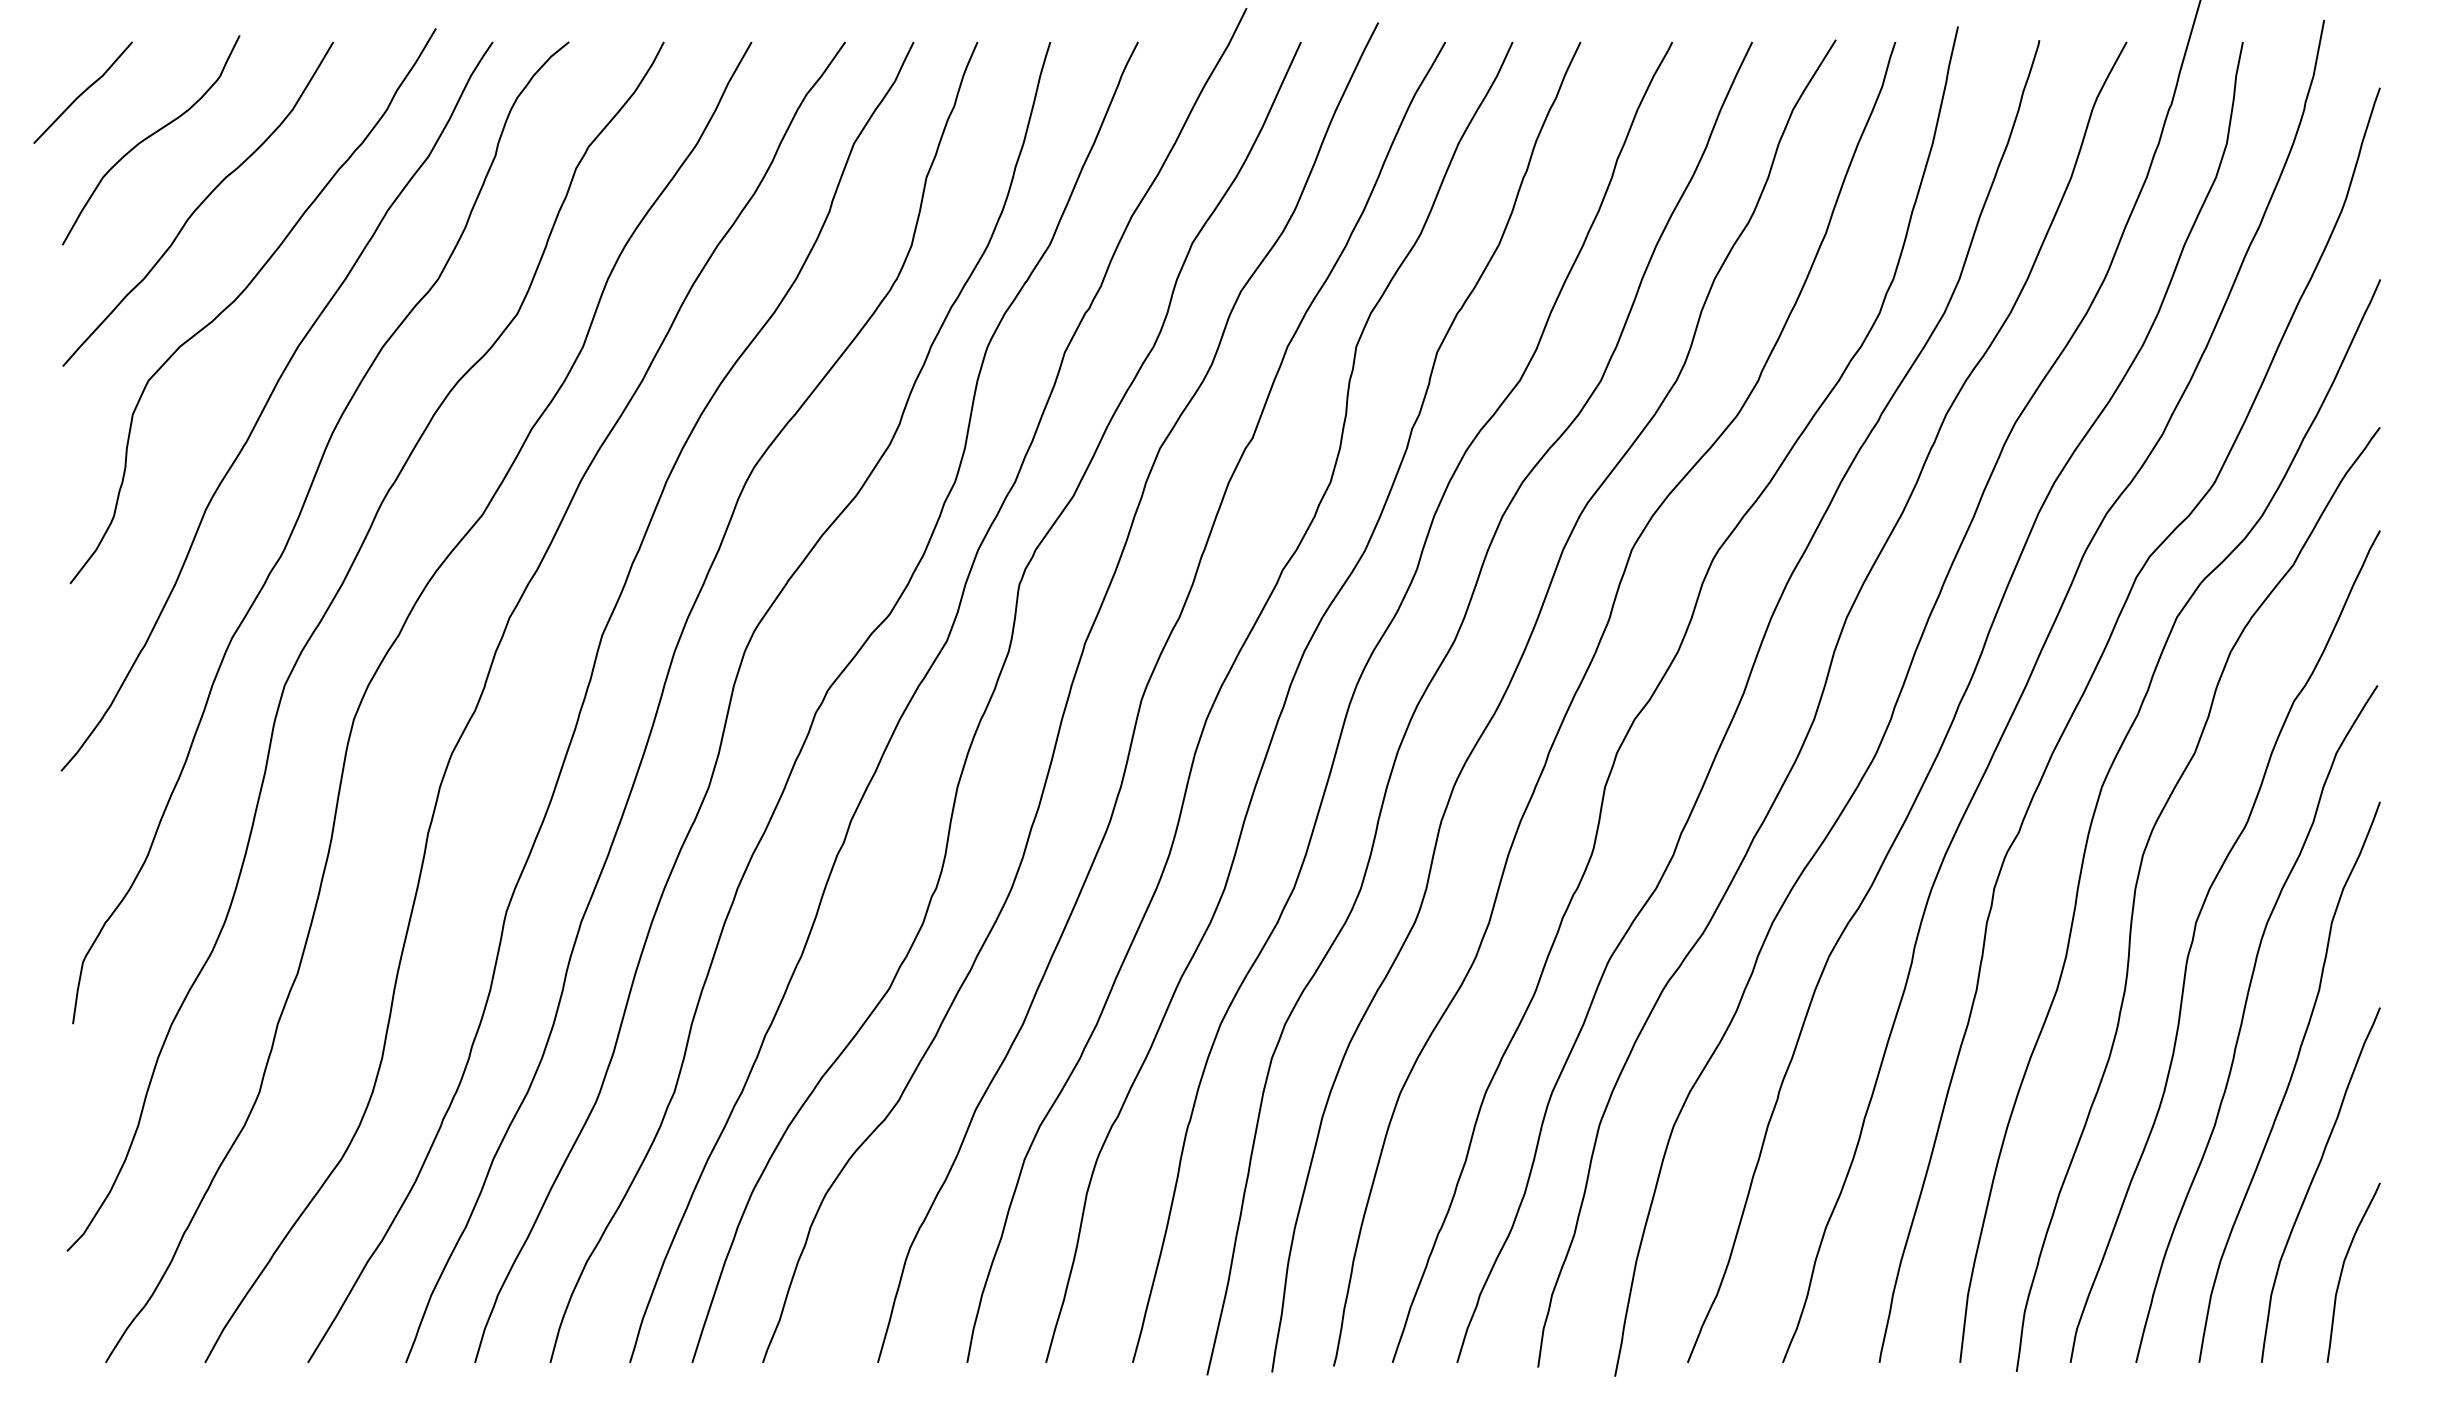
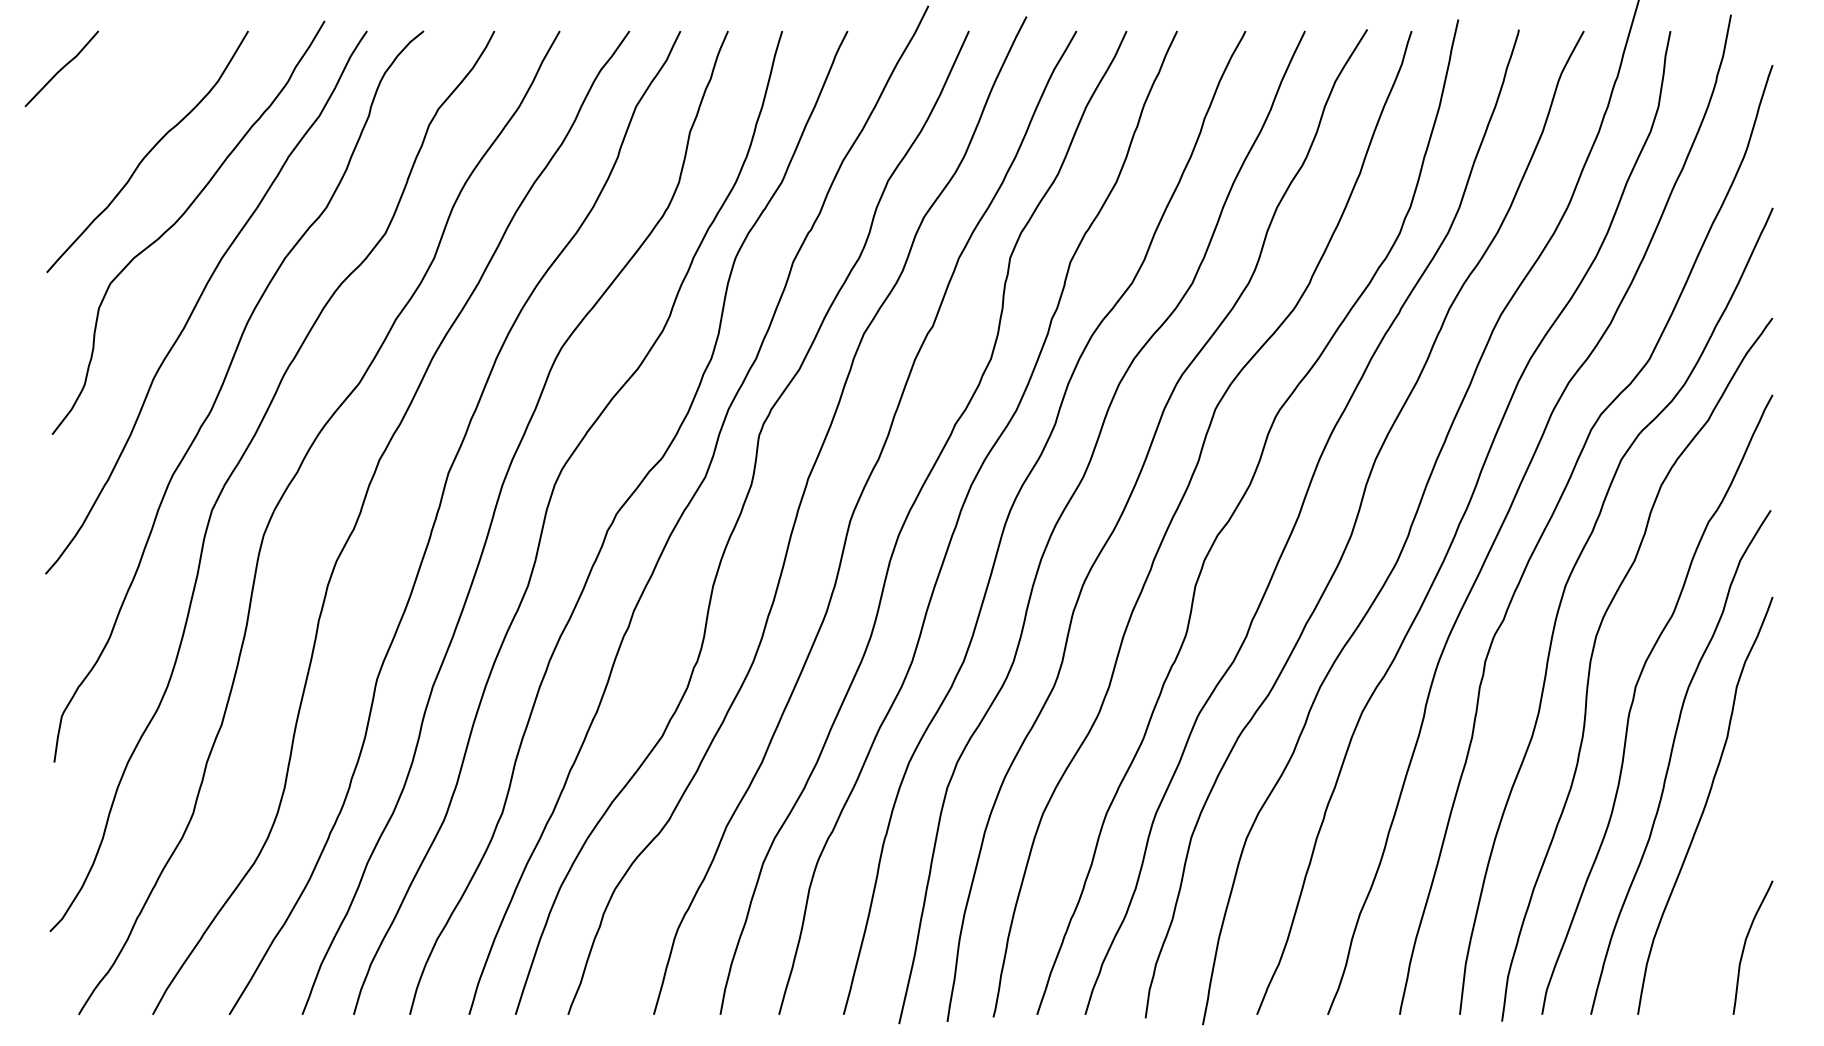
curve: (149, 137) -> (111, 102), removed
curve: (2313, 1180) -> (1723, 879), removed

